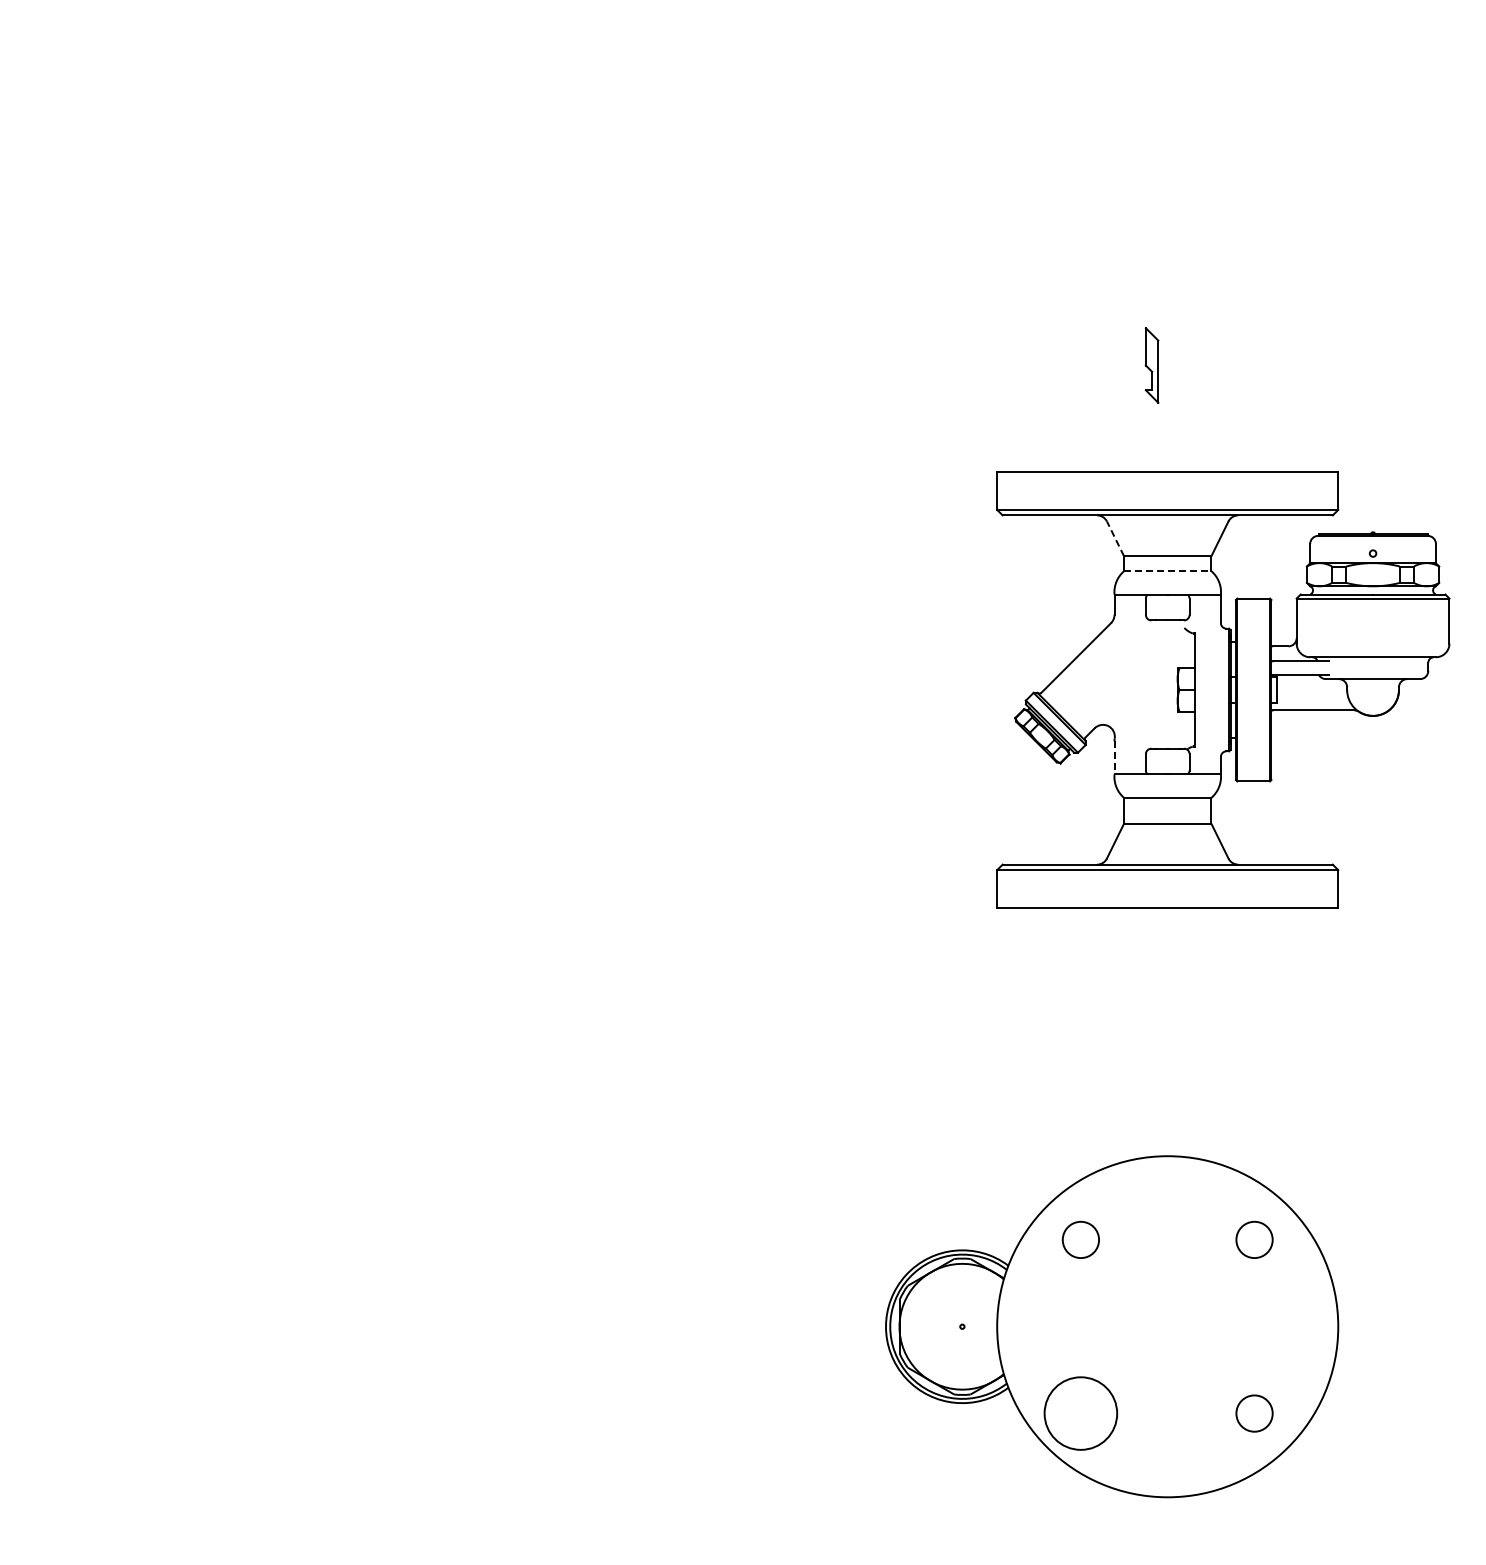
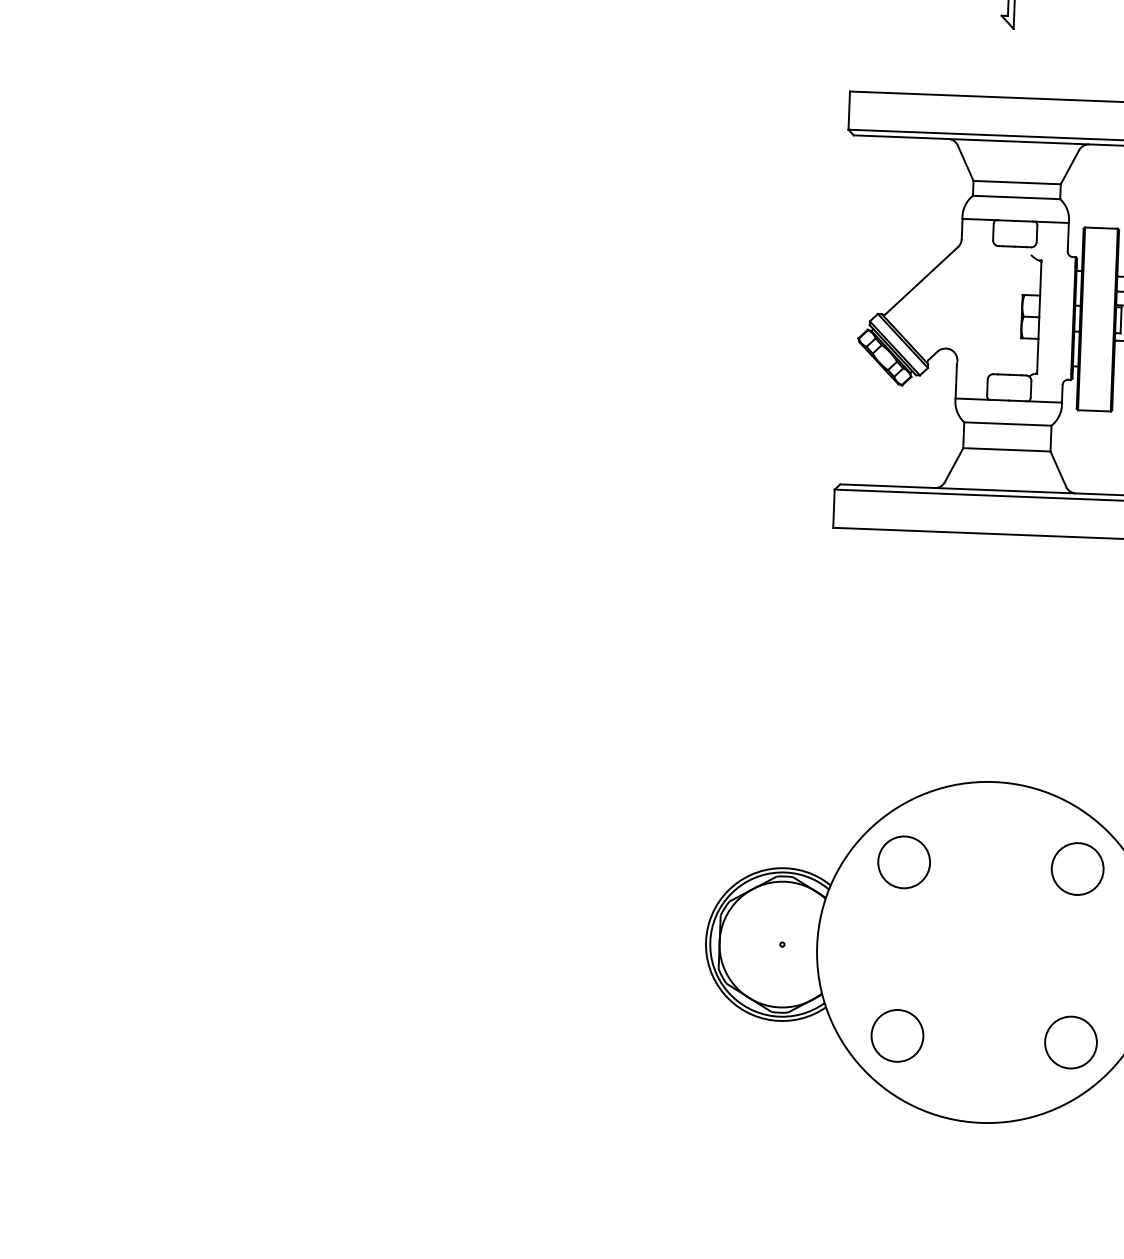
line: (1115, 538) -> (965, 162), dashed -> solid
line: (1167, 571) -> (1016, 197), dashed -> solid
line: (1114, 757) -> (956, 381), dashed -> solid
circle: (1080, 1239) -> (903, 861), size x1.43
circle: (1254, 1239) -> (1077, 868), size x1.43
circle: (1080, 1413) -> (897, 1035), size x0.71
circle: (1254, 1413) -> (1070, 1042), size x1.43

